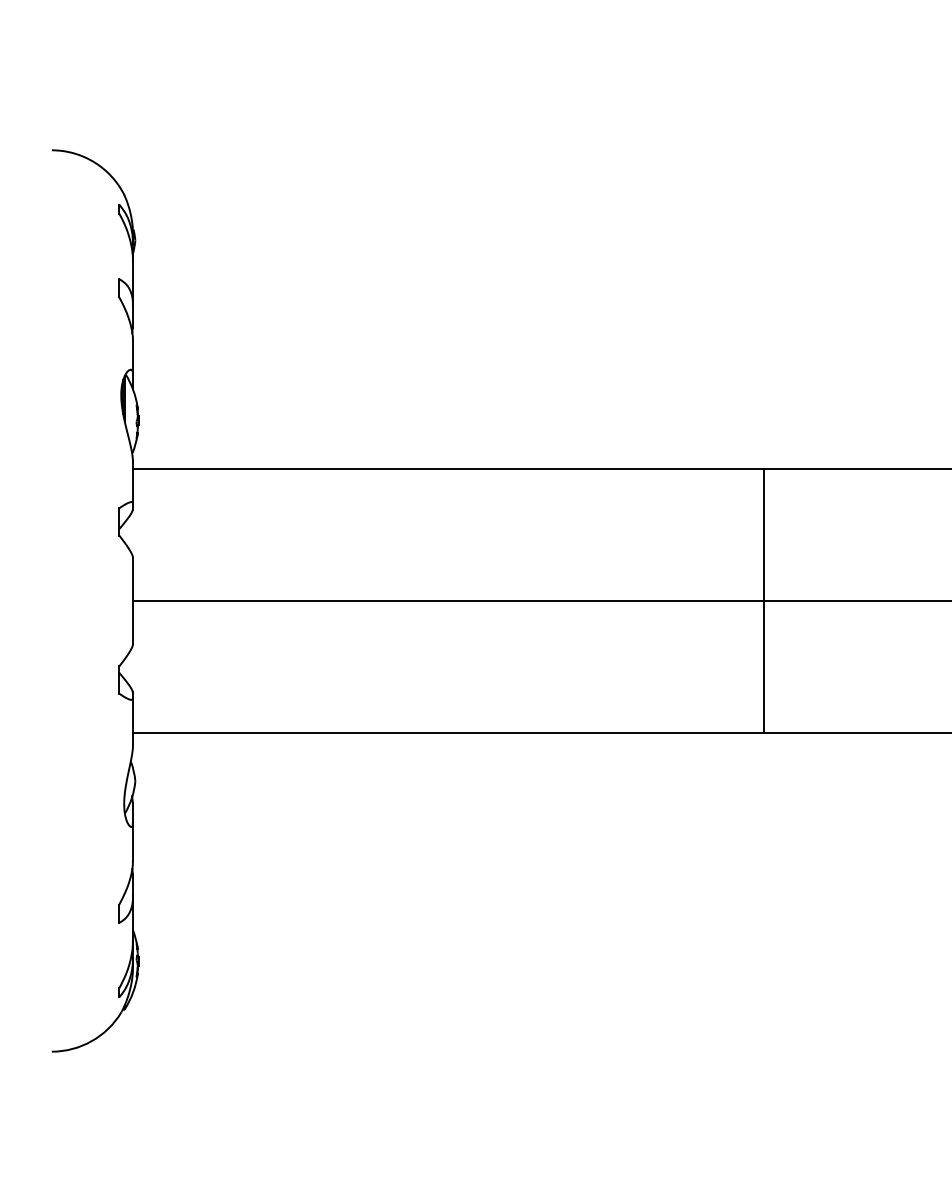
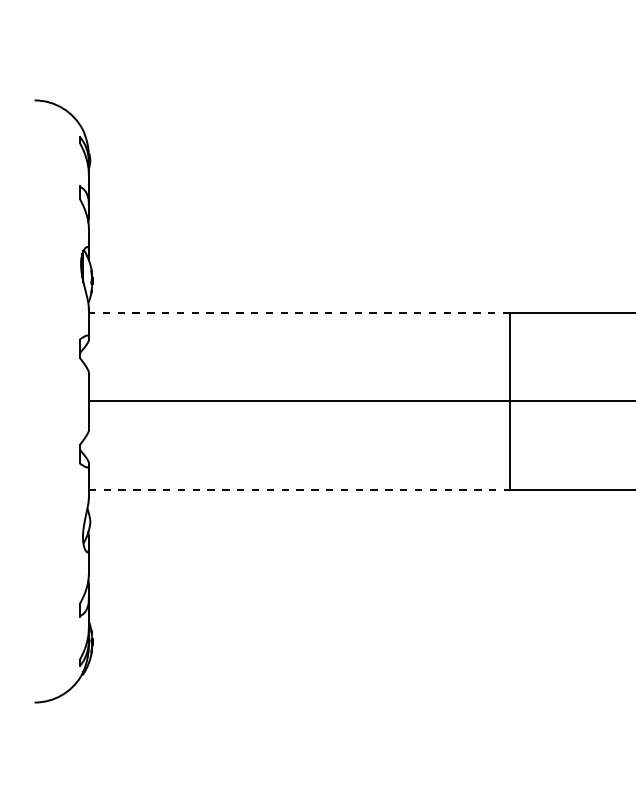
line: (448, 469) -> (299, 313), solid -> dashed
line: (448, 732) -> (299, 489), solid -> dashed

